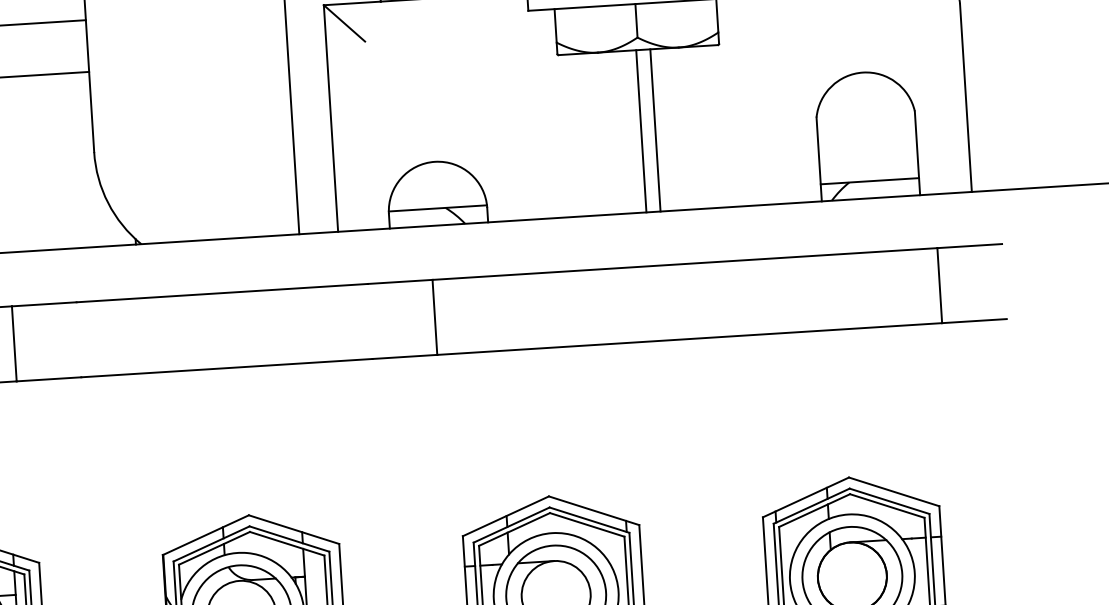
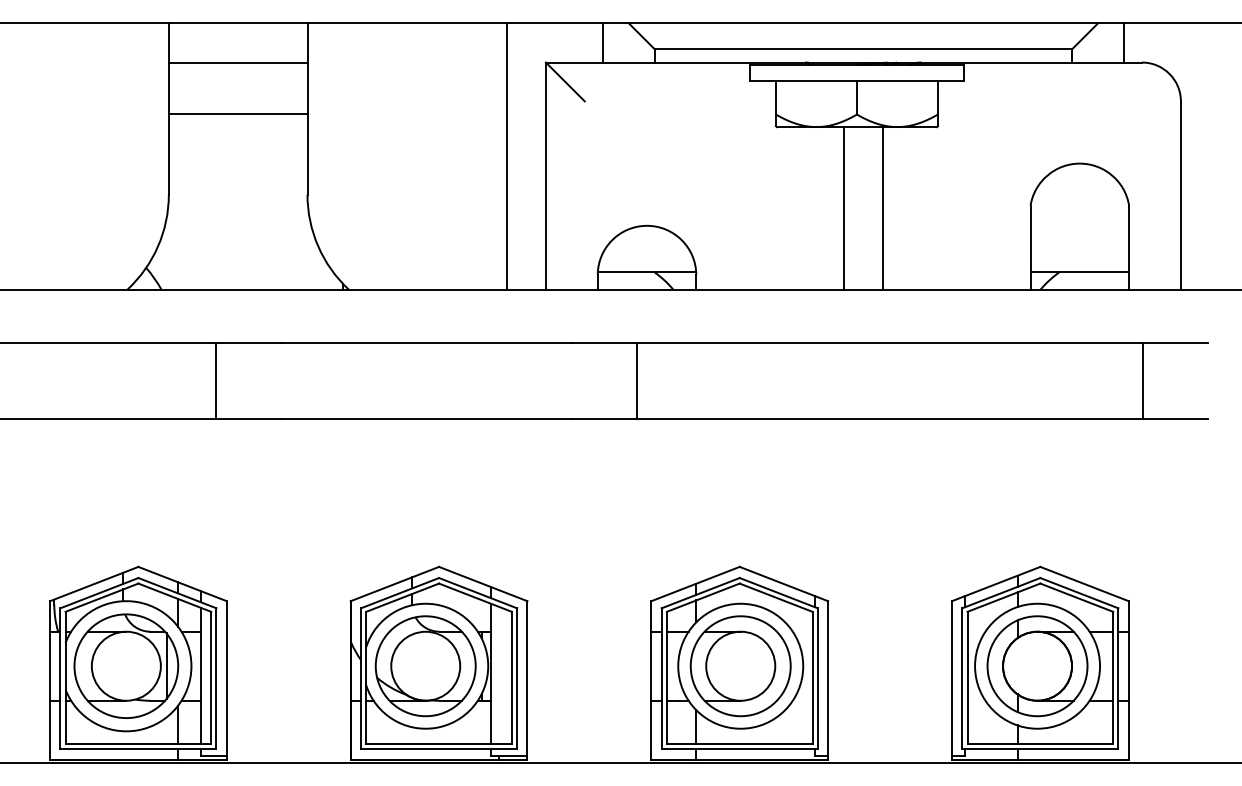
line: (654, 130) -> (843, 208), moved
line: (640, 131) -> (882, 208), moved

